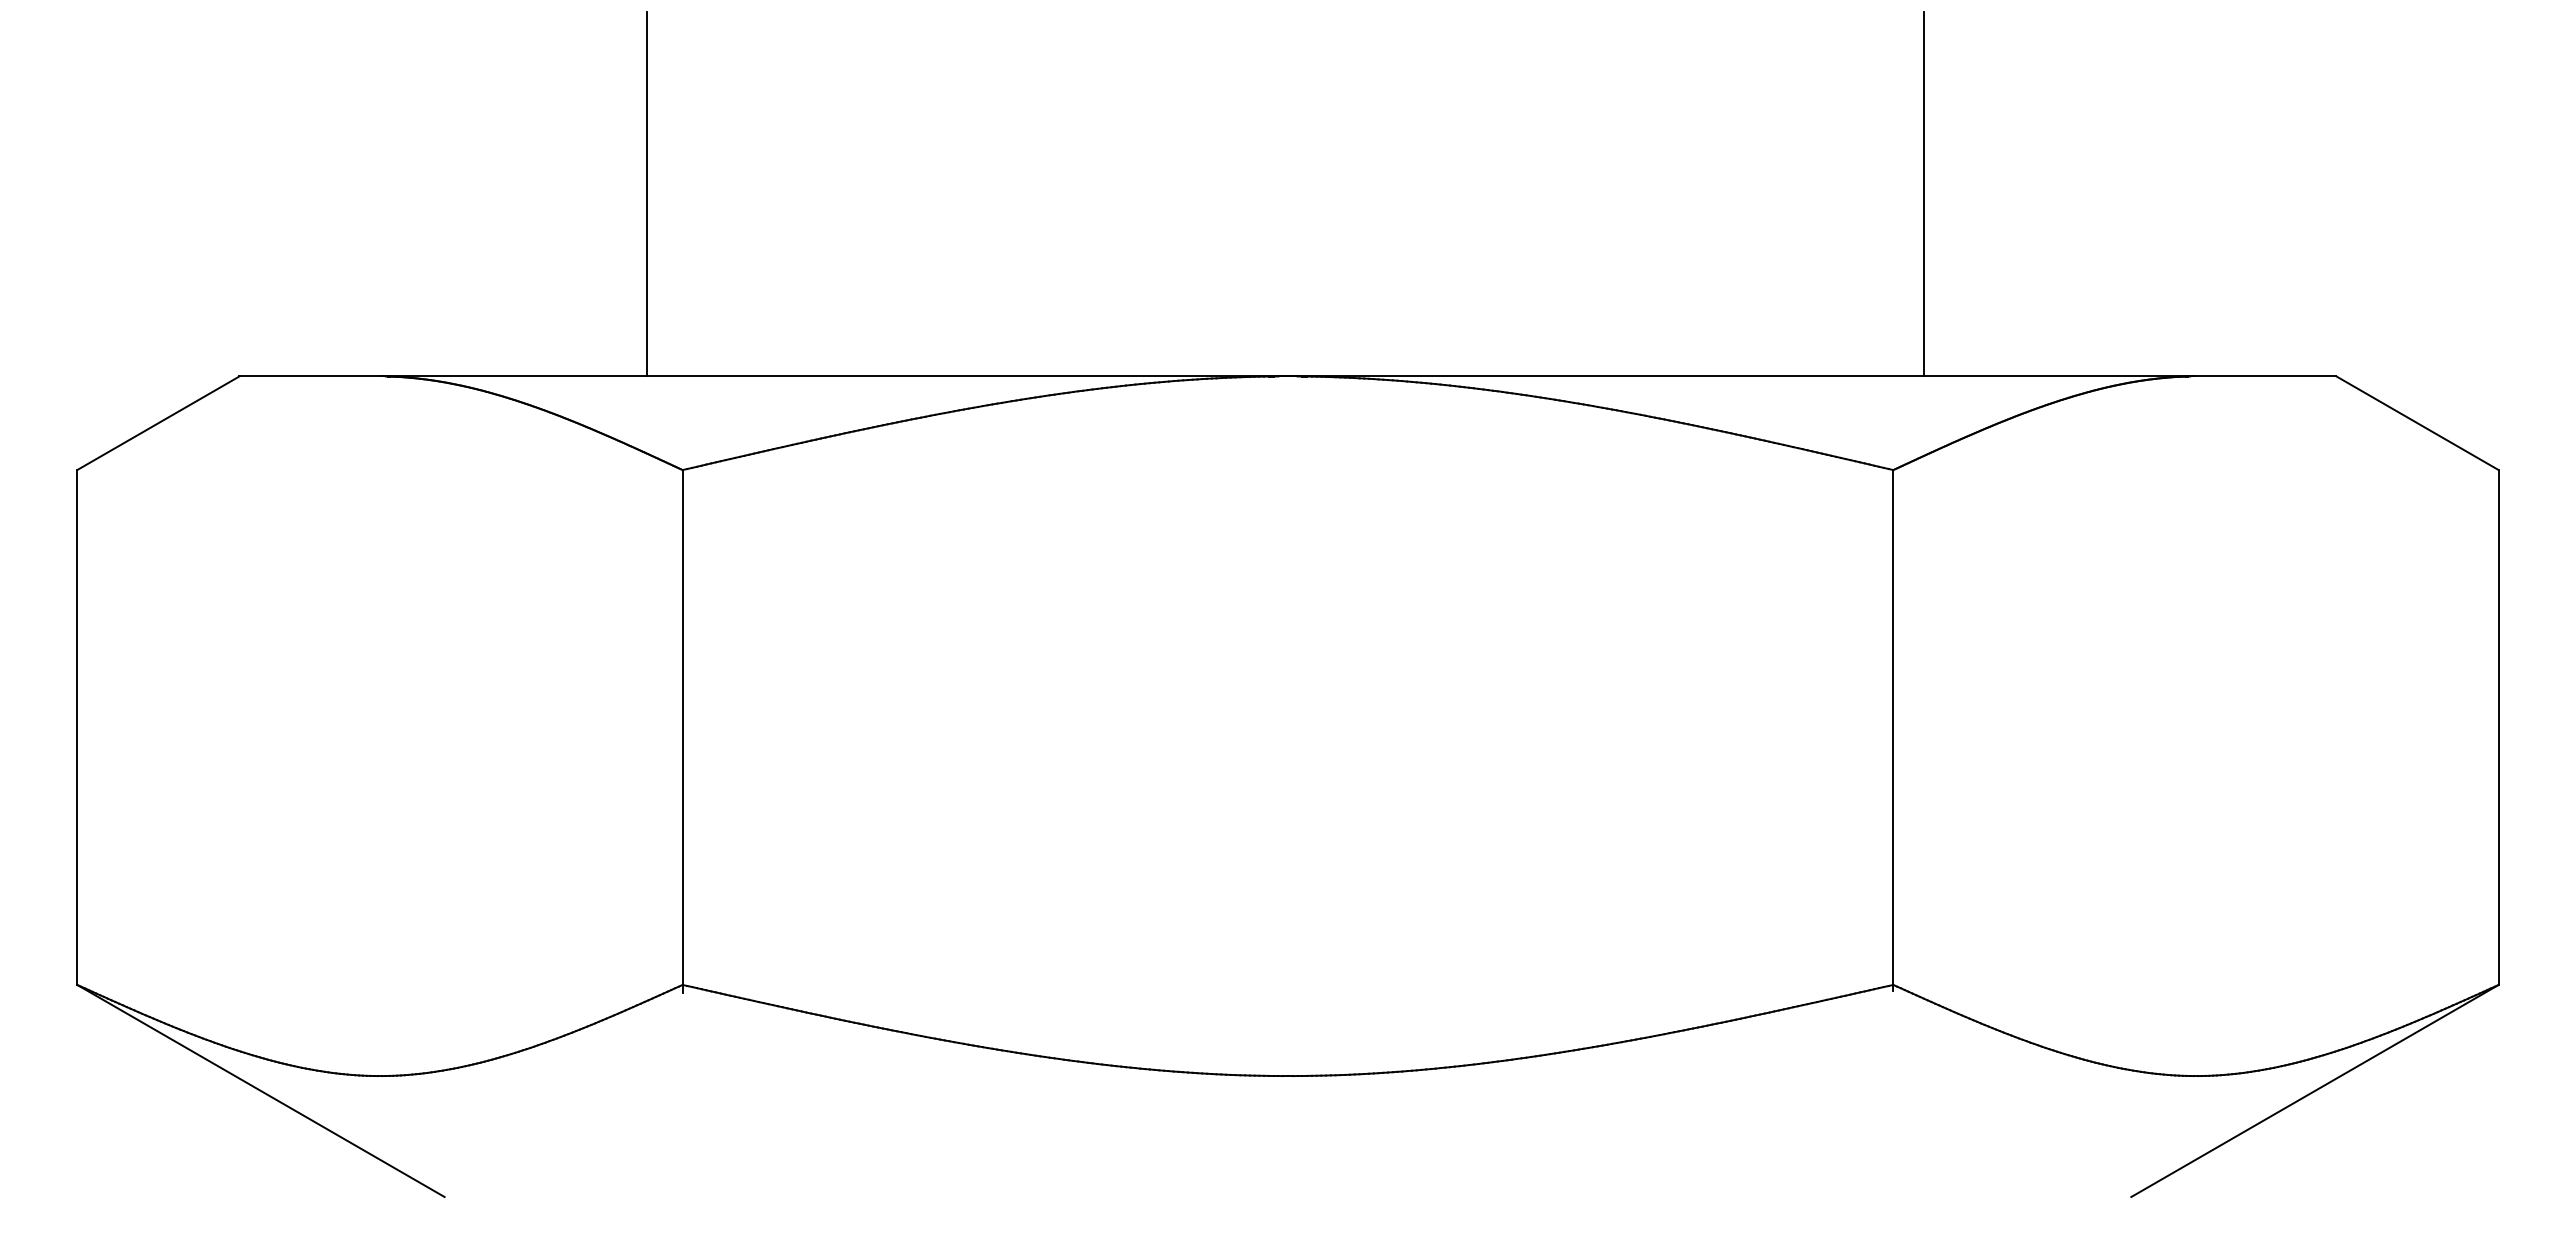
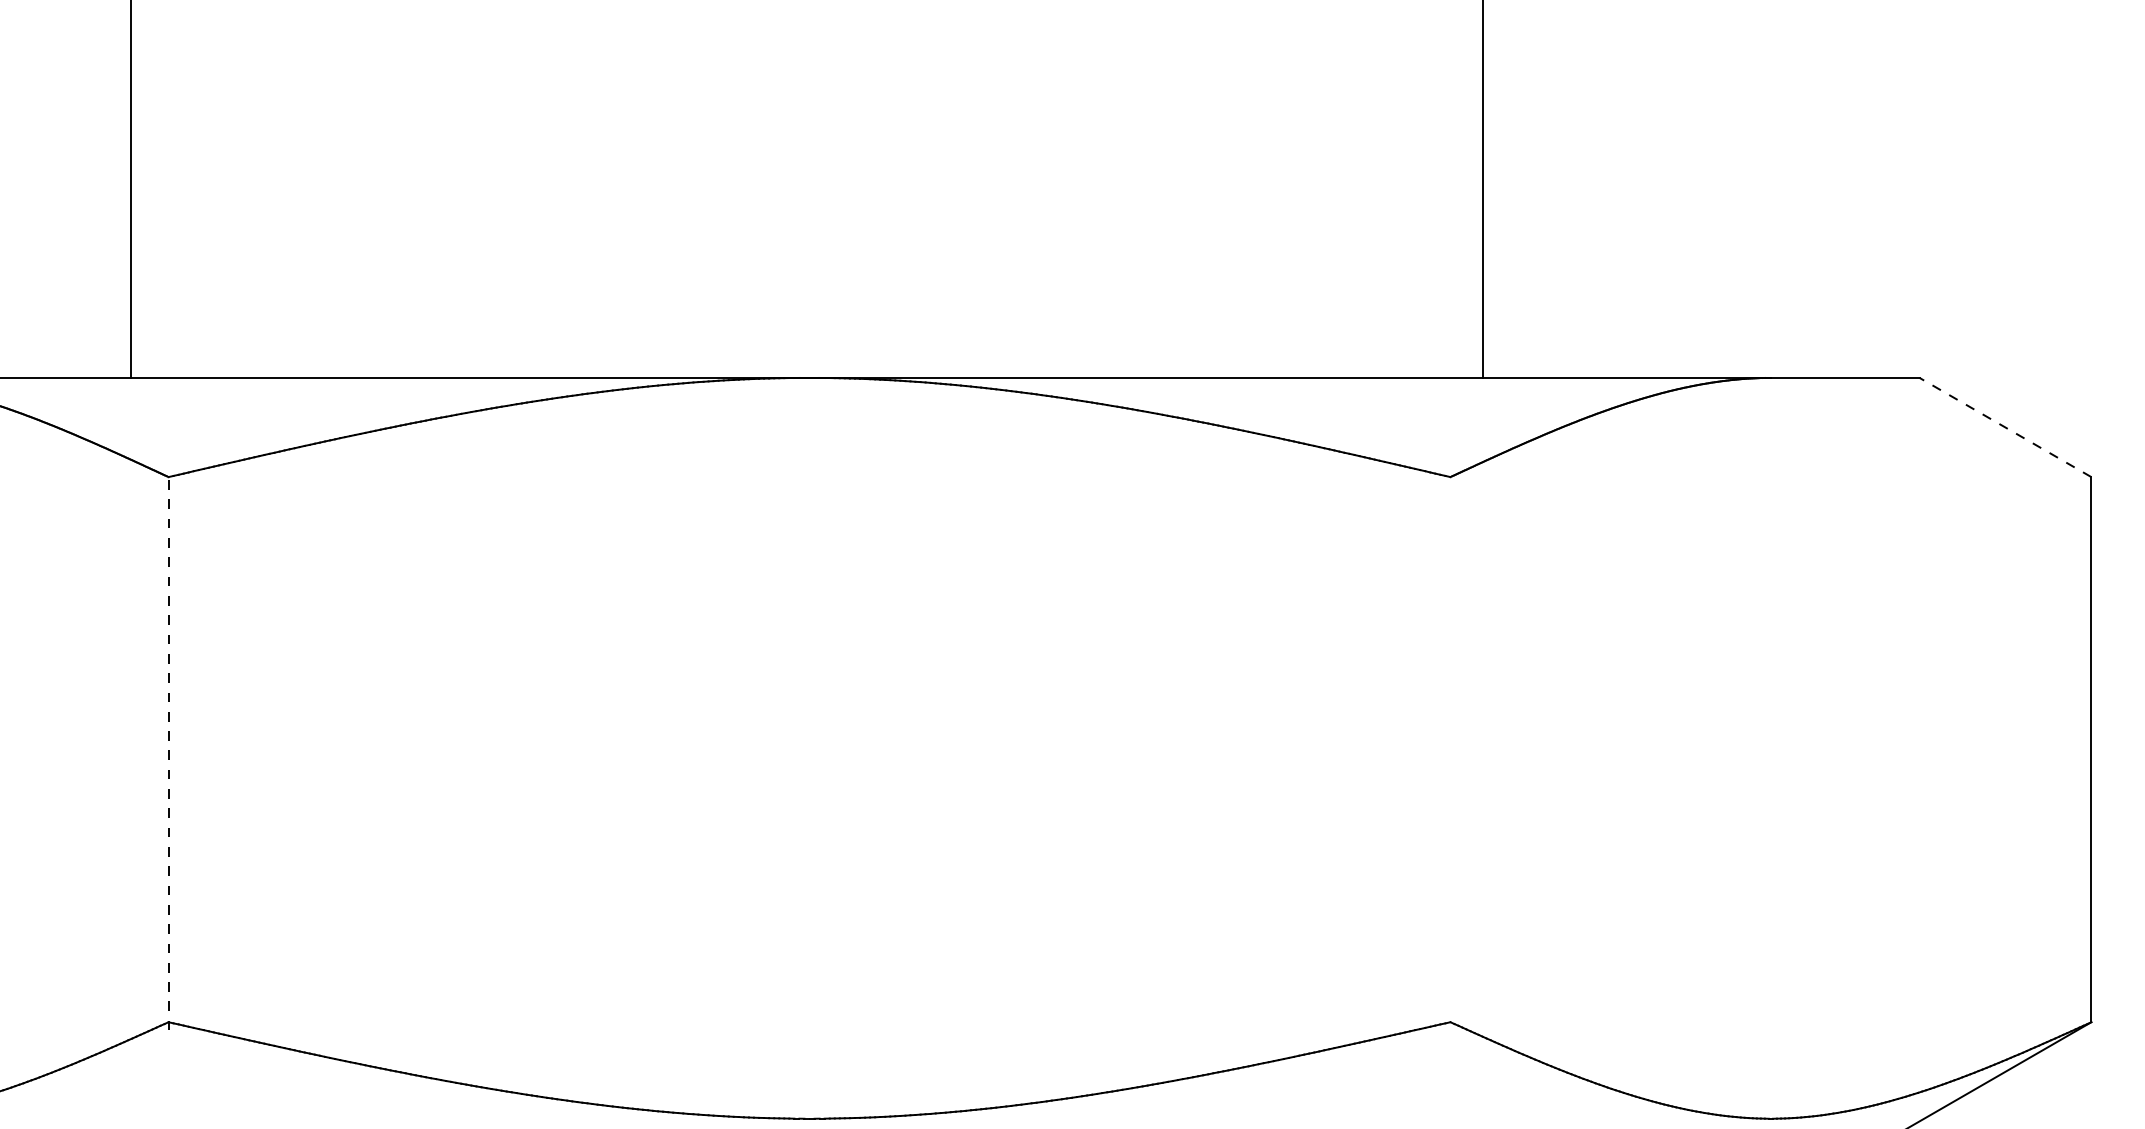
line: (2417, 423) -> (2005, 427), solid -> dashed
line: (682, 730) -> (168, 752), solid -> dashed
line: (1893, 730) -> (1450, 752), removed

